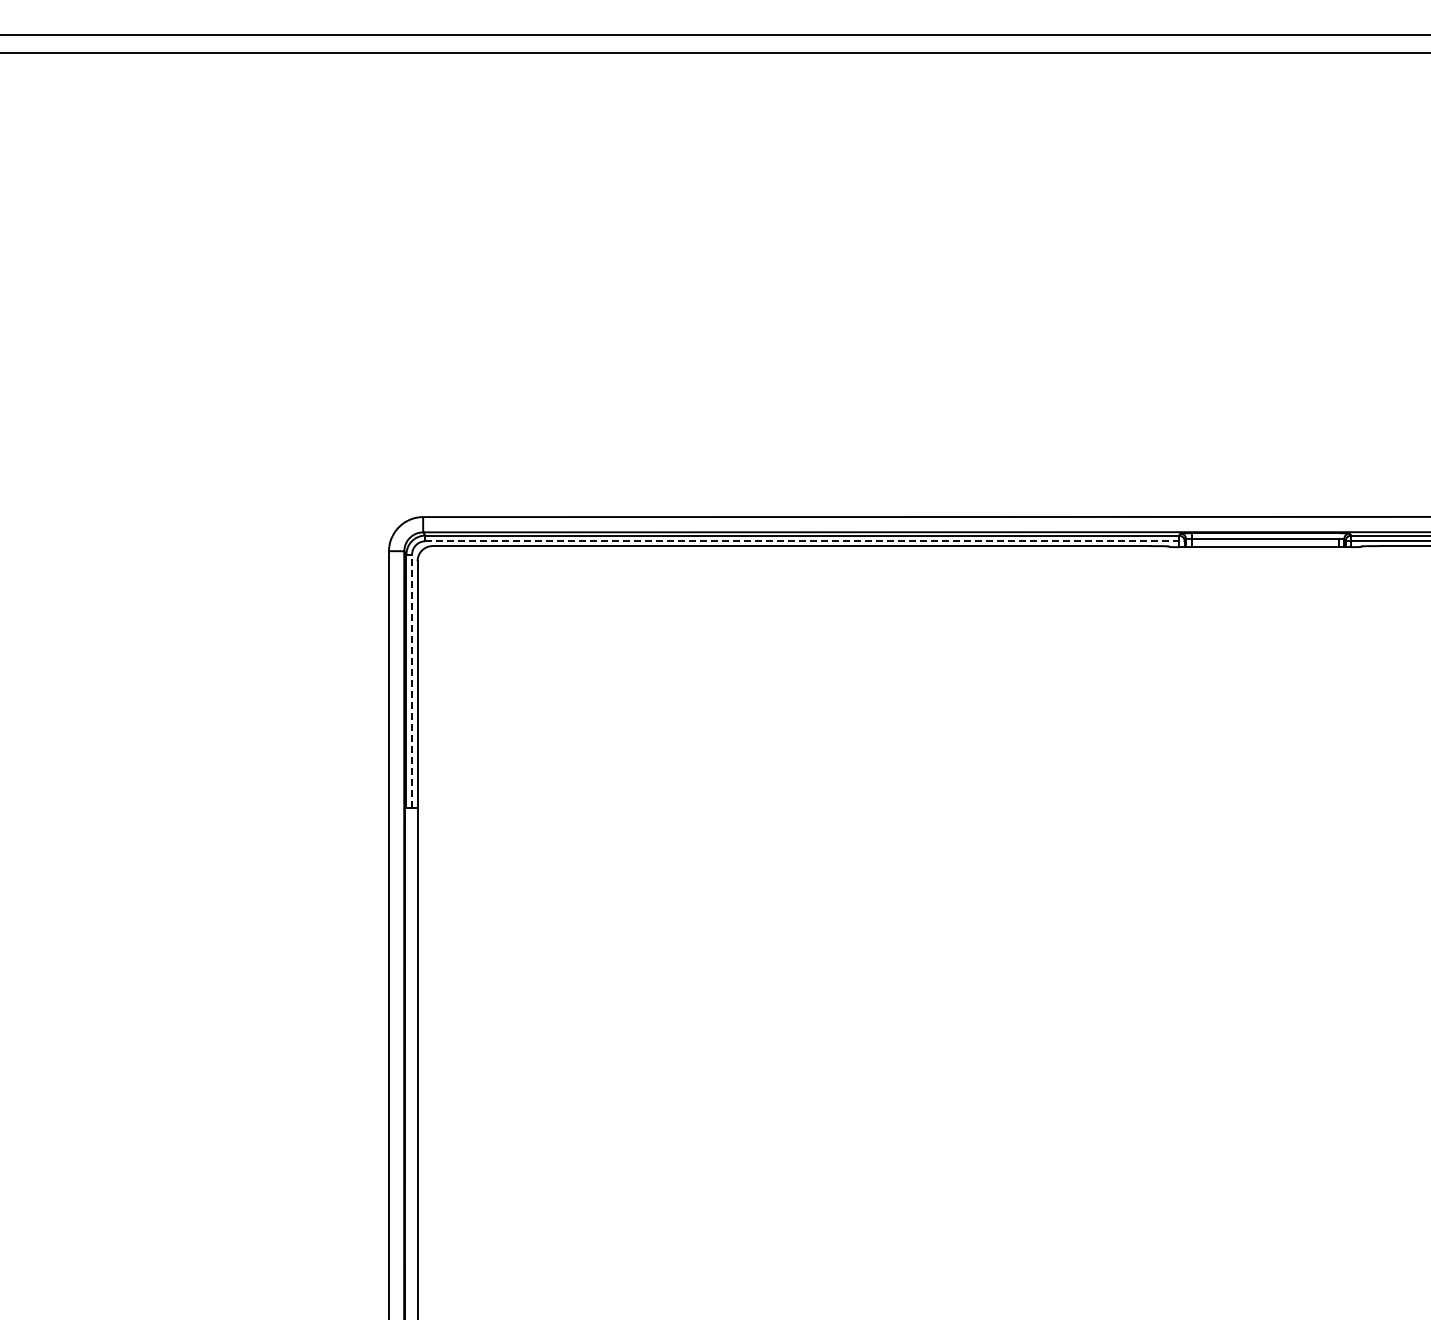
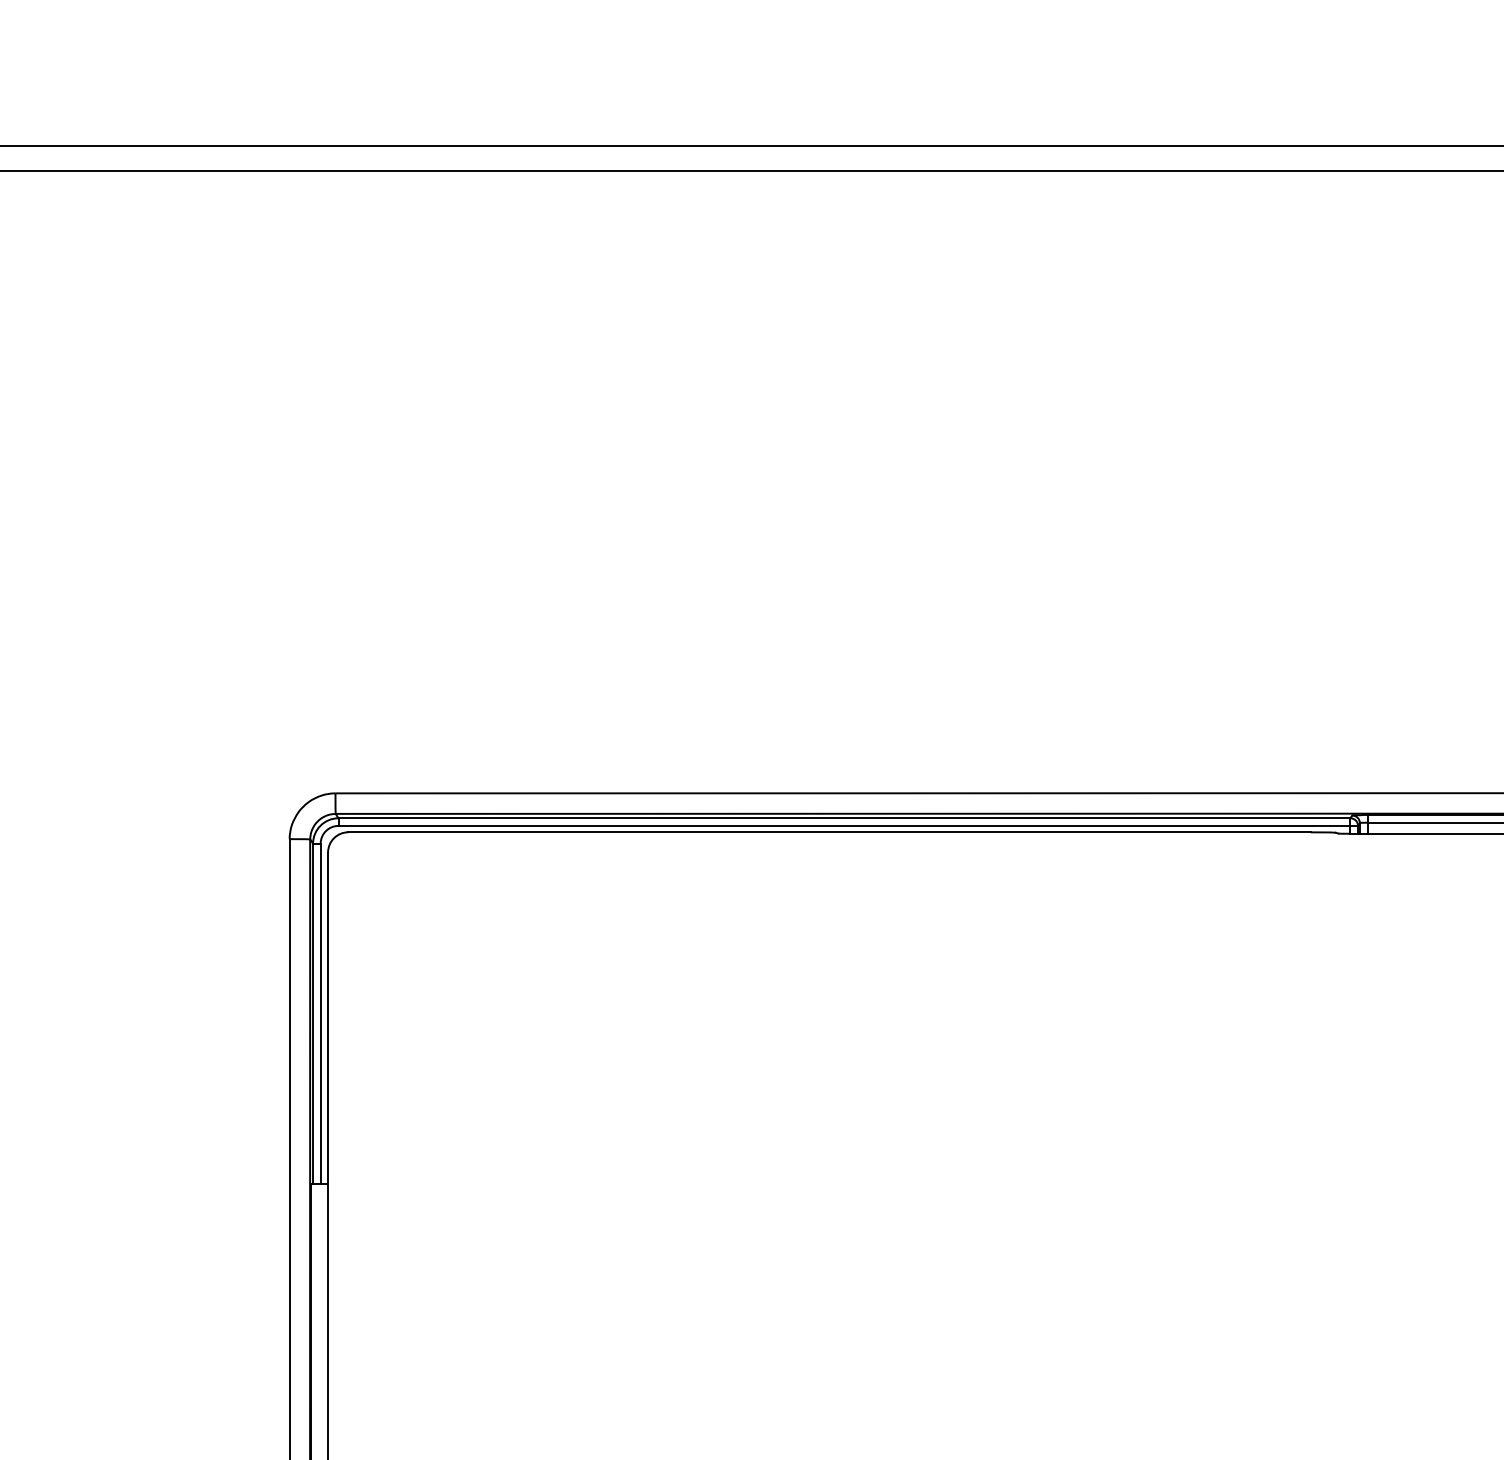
line: (805, 541) -> (848, 826), dashed -> solid
line: (412, 681) -> (321, 1014), dashed -> solid

